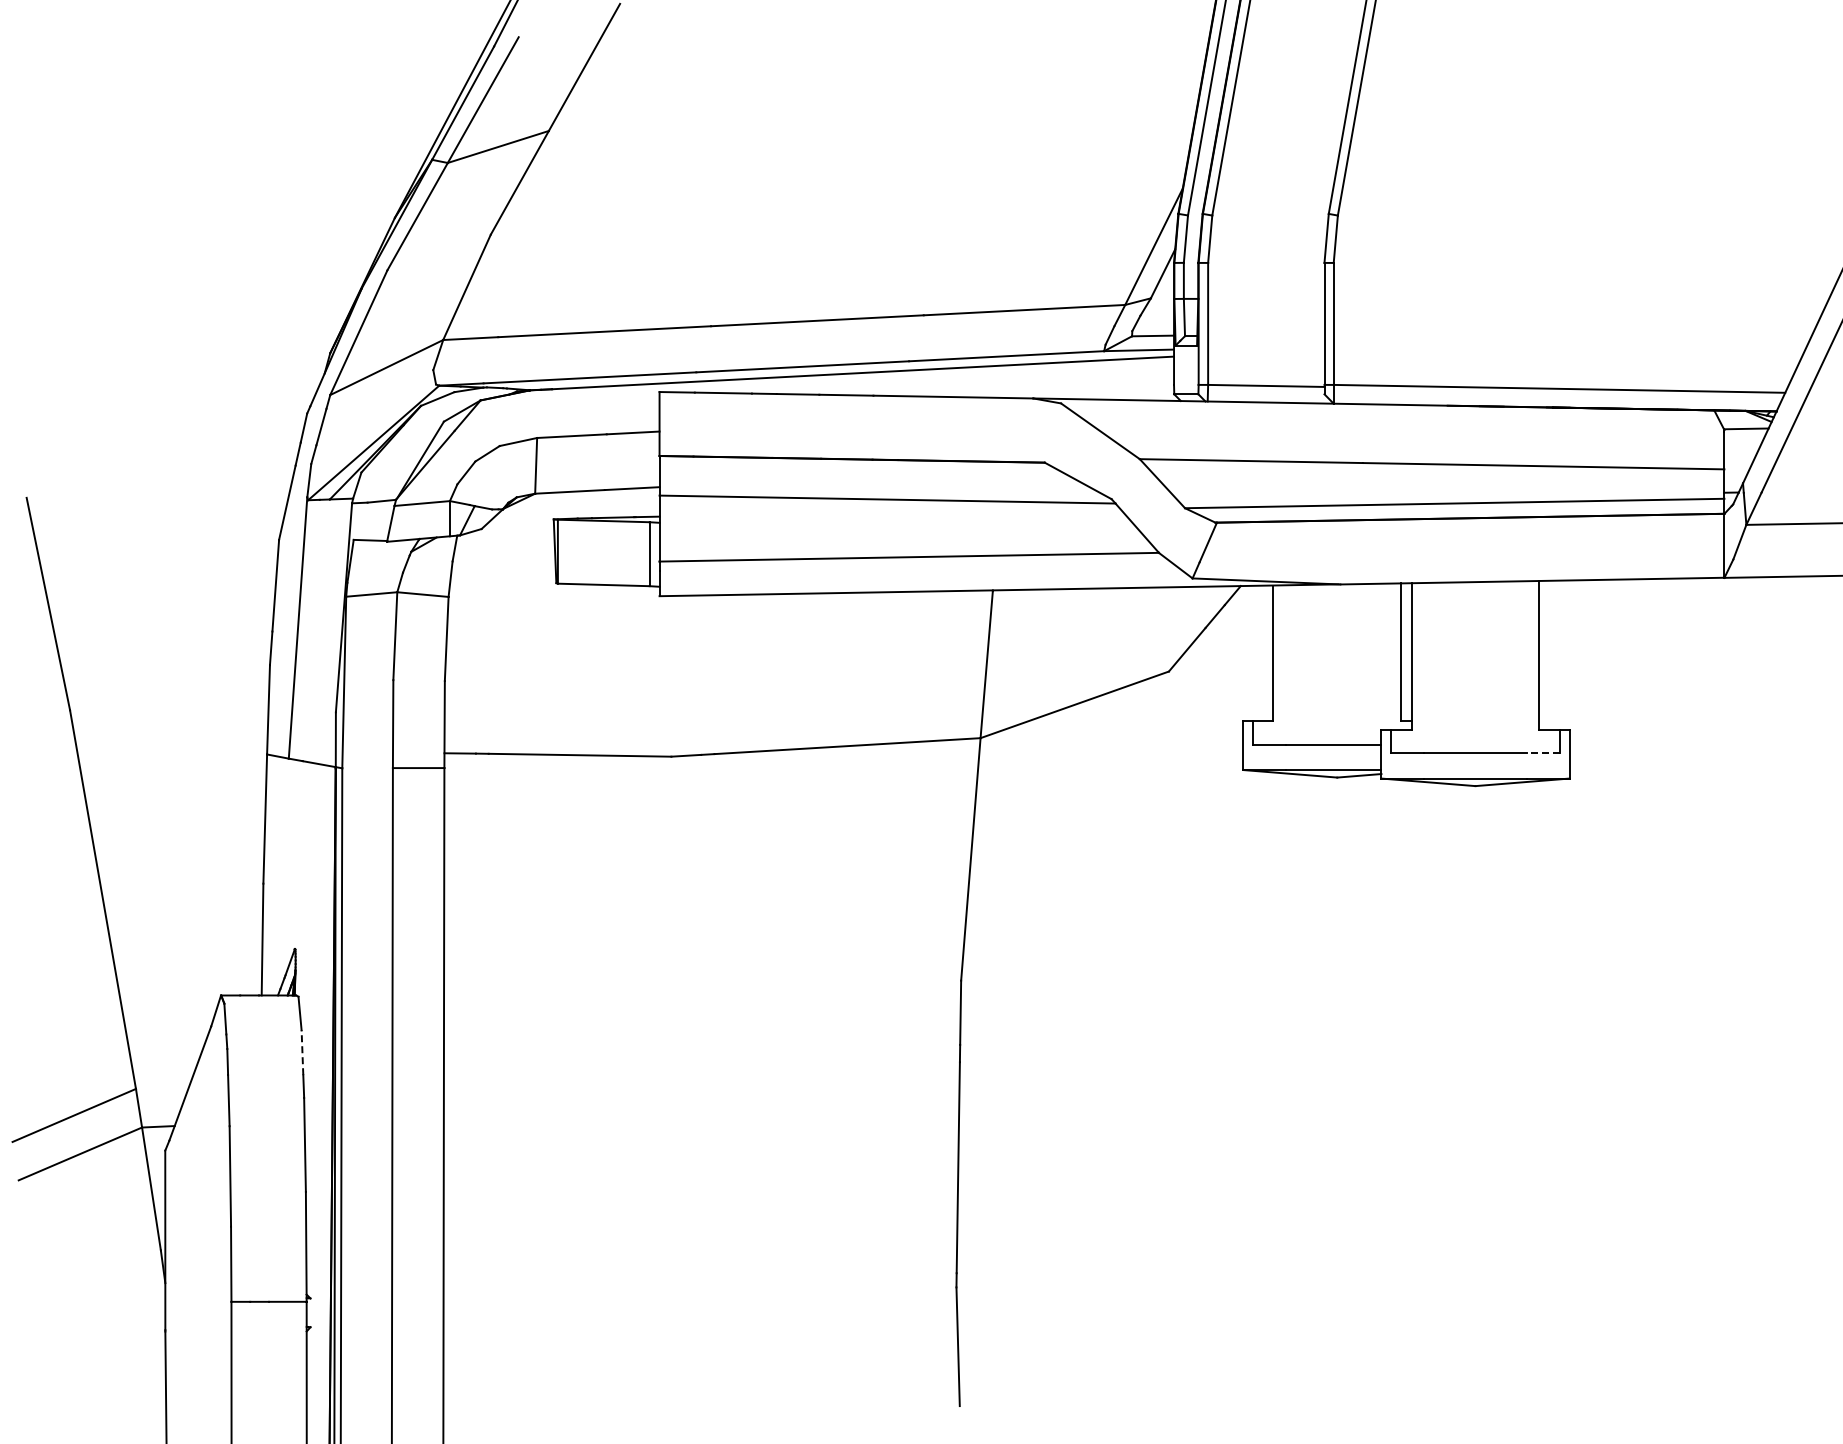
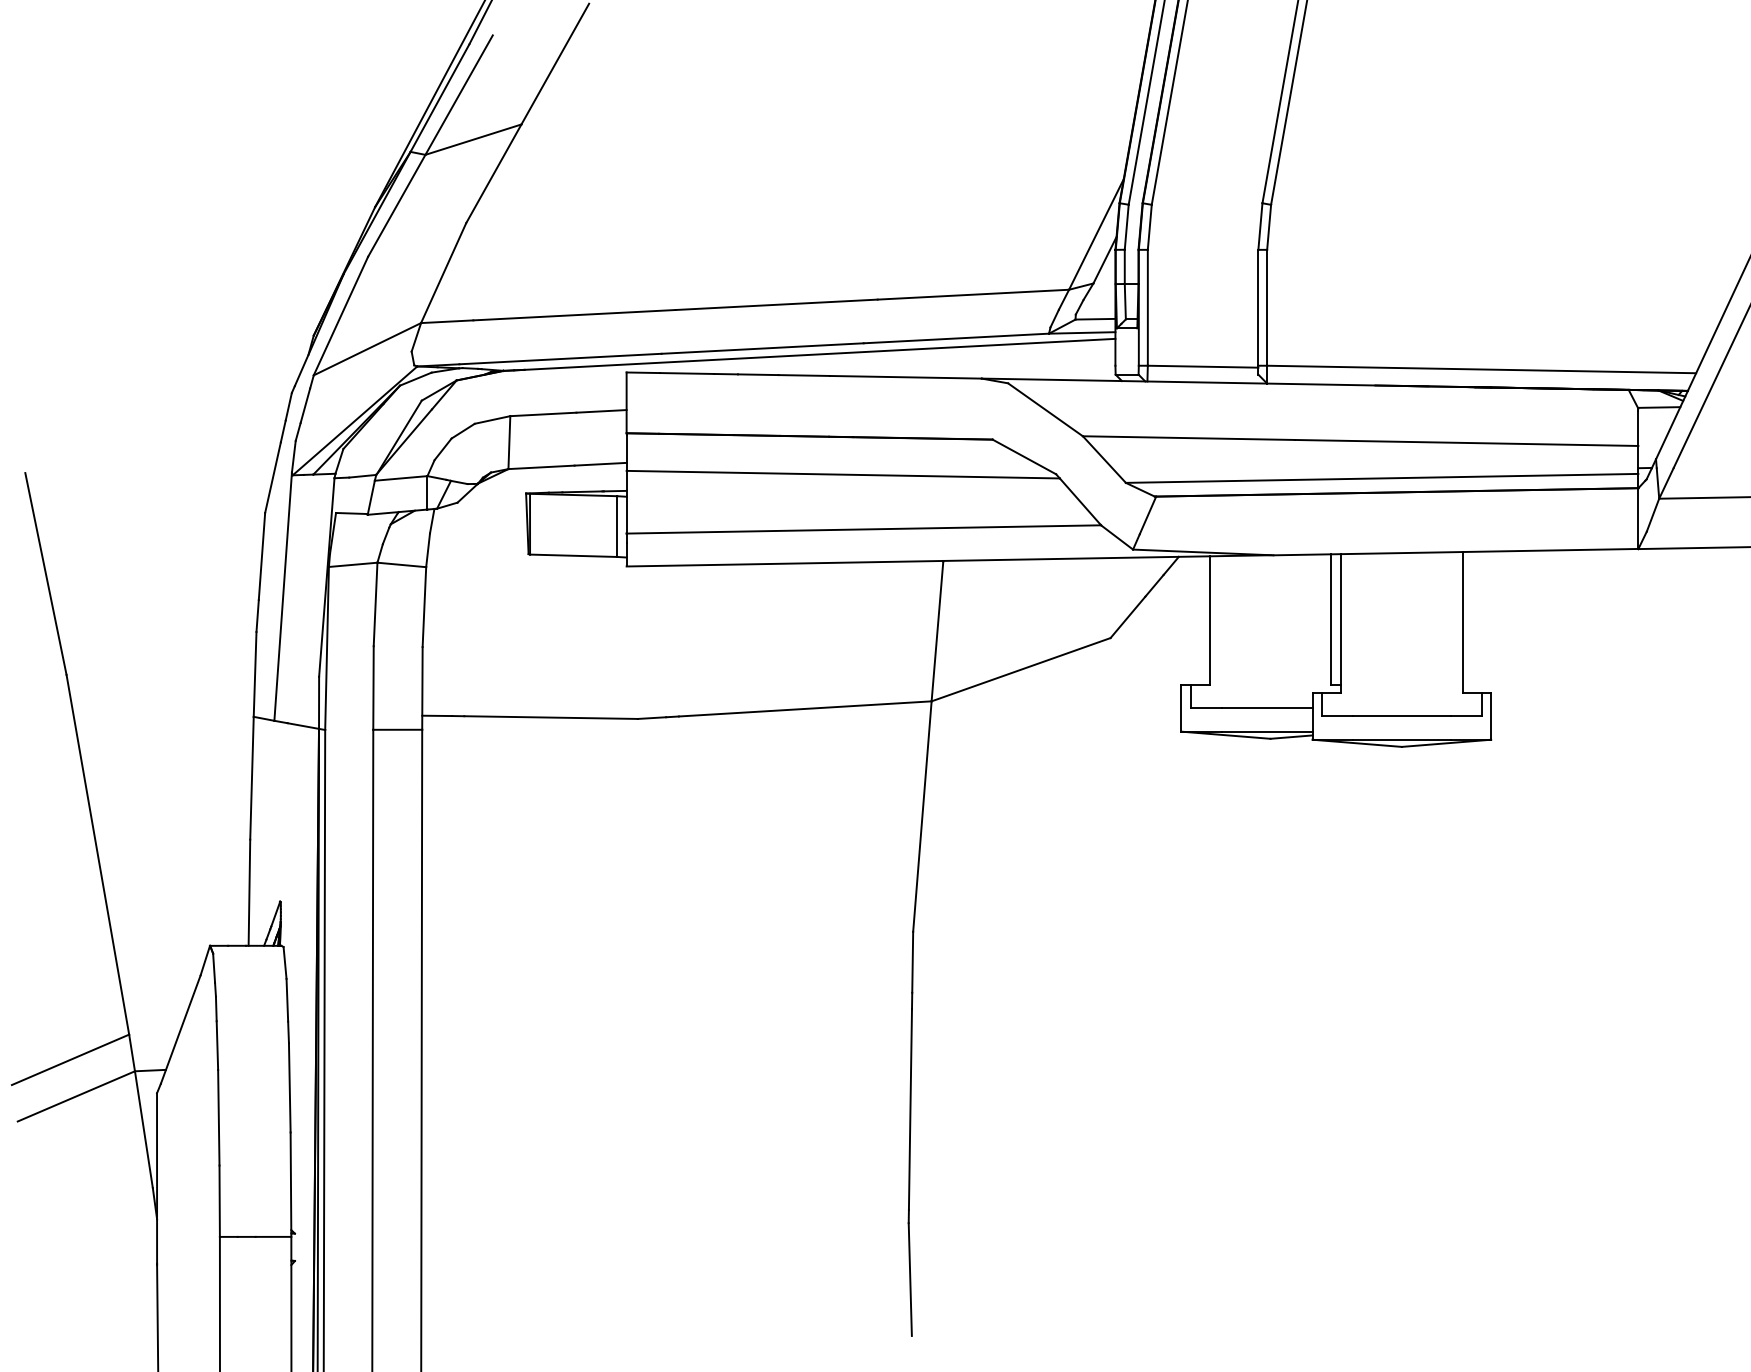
line: (1542, 753) -> (1465, 715), dashed -> solid
line: (302, 1052) -> (287, 1000), dashed -> solid

